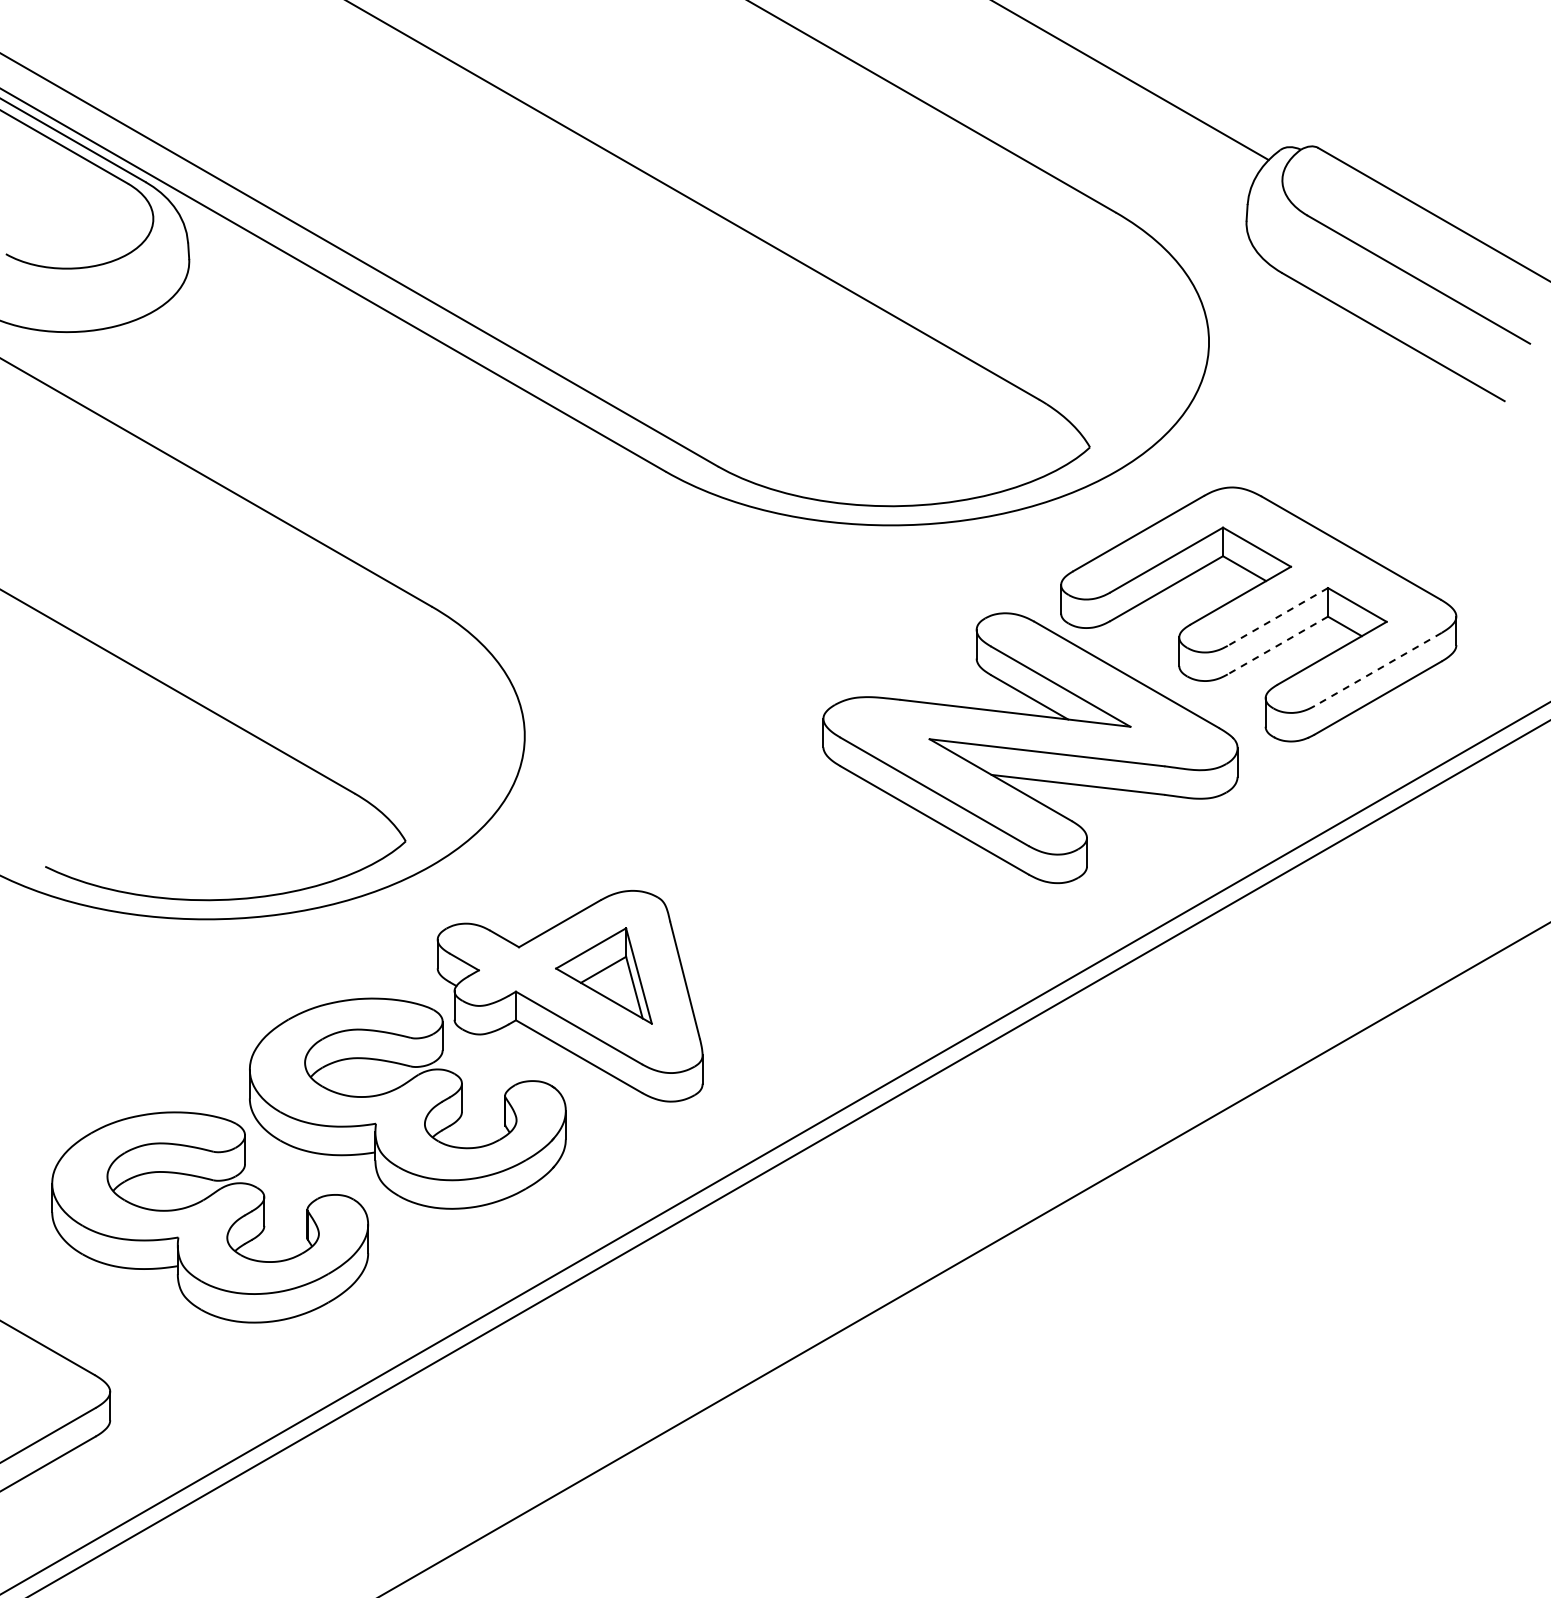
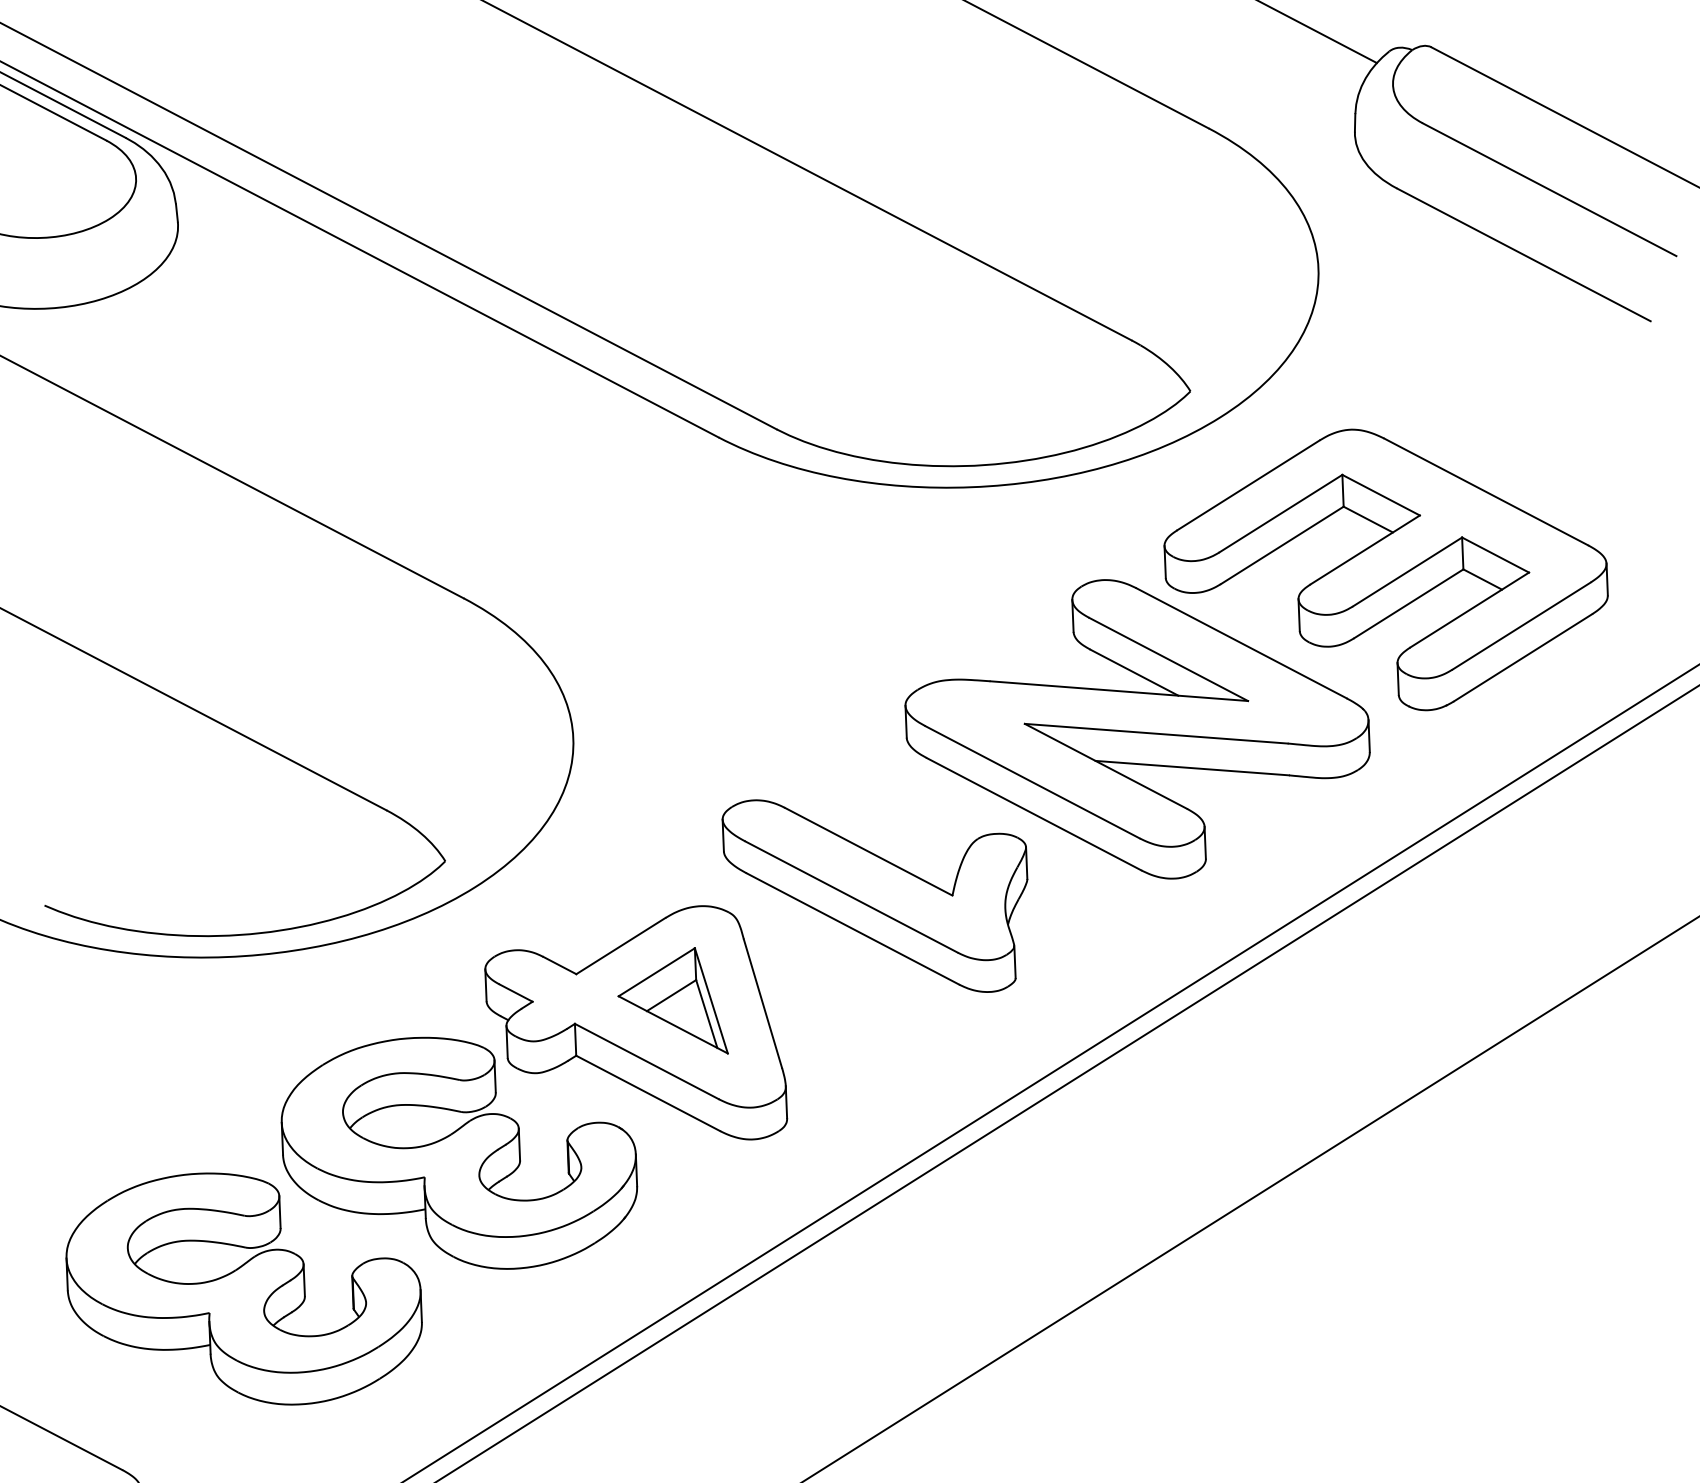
line: (1277, 616) -> (1407, 571), dashed -> solid
line: (1277, 645) -> (1408, 603), dashed -> solid
line: (1377, 669) -> (1520, 626), dashed -> solid
part: (790, 887) -> (876, 895), added

